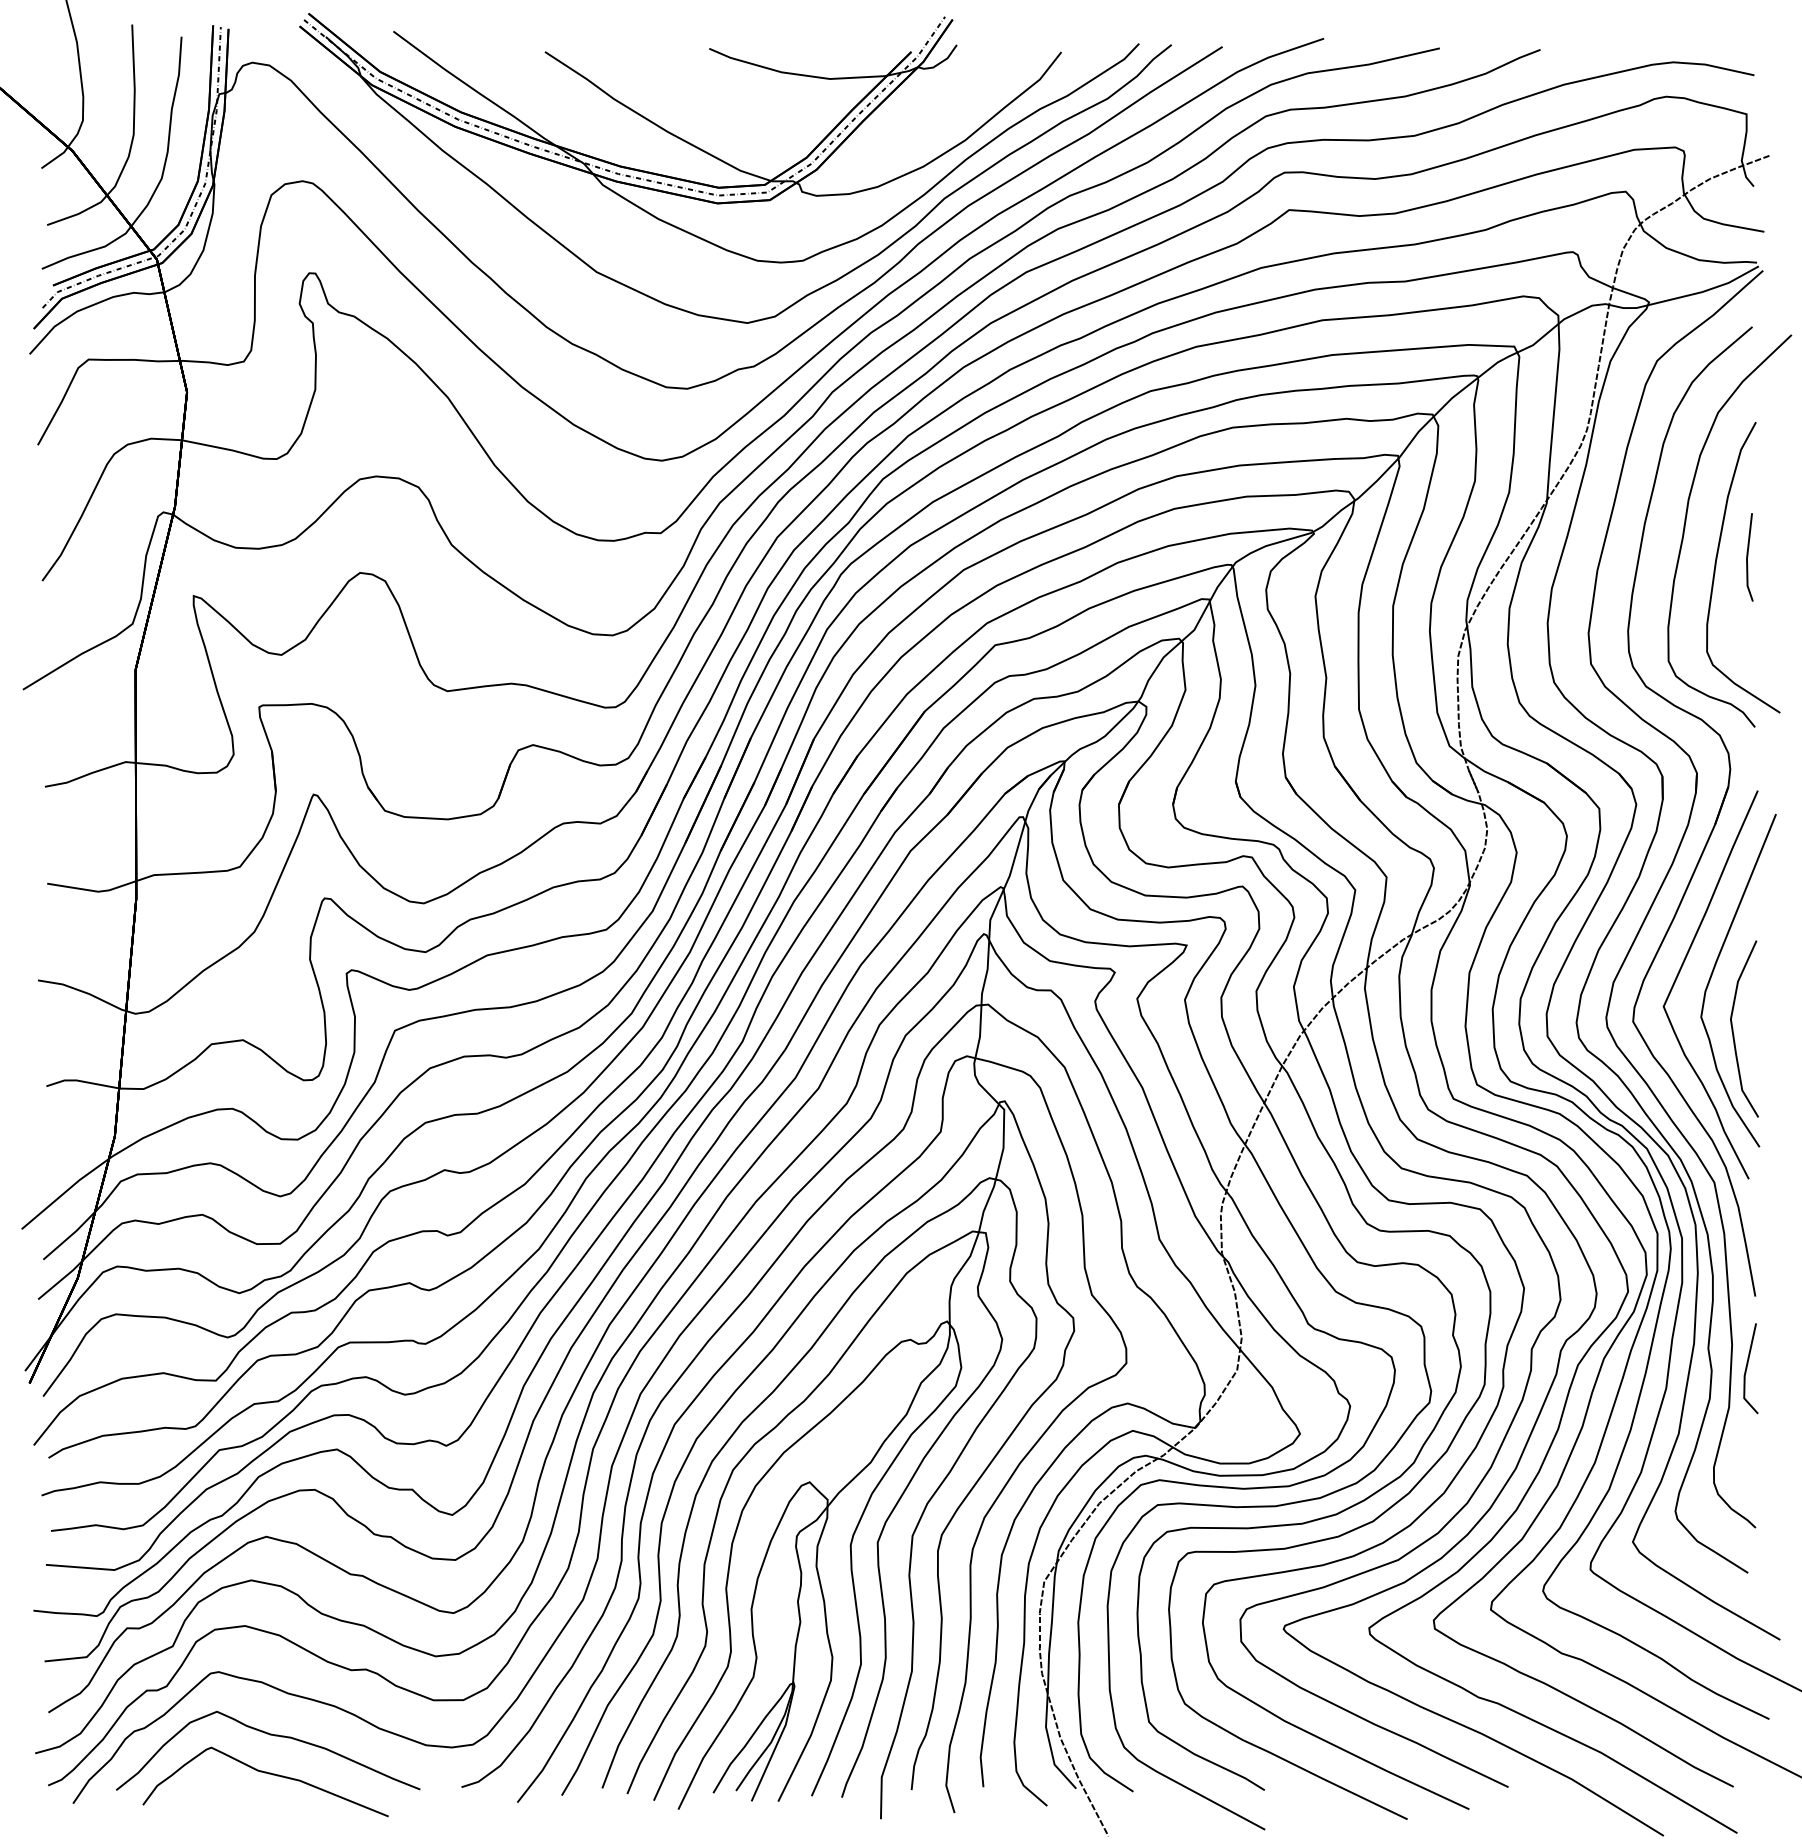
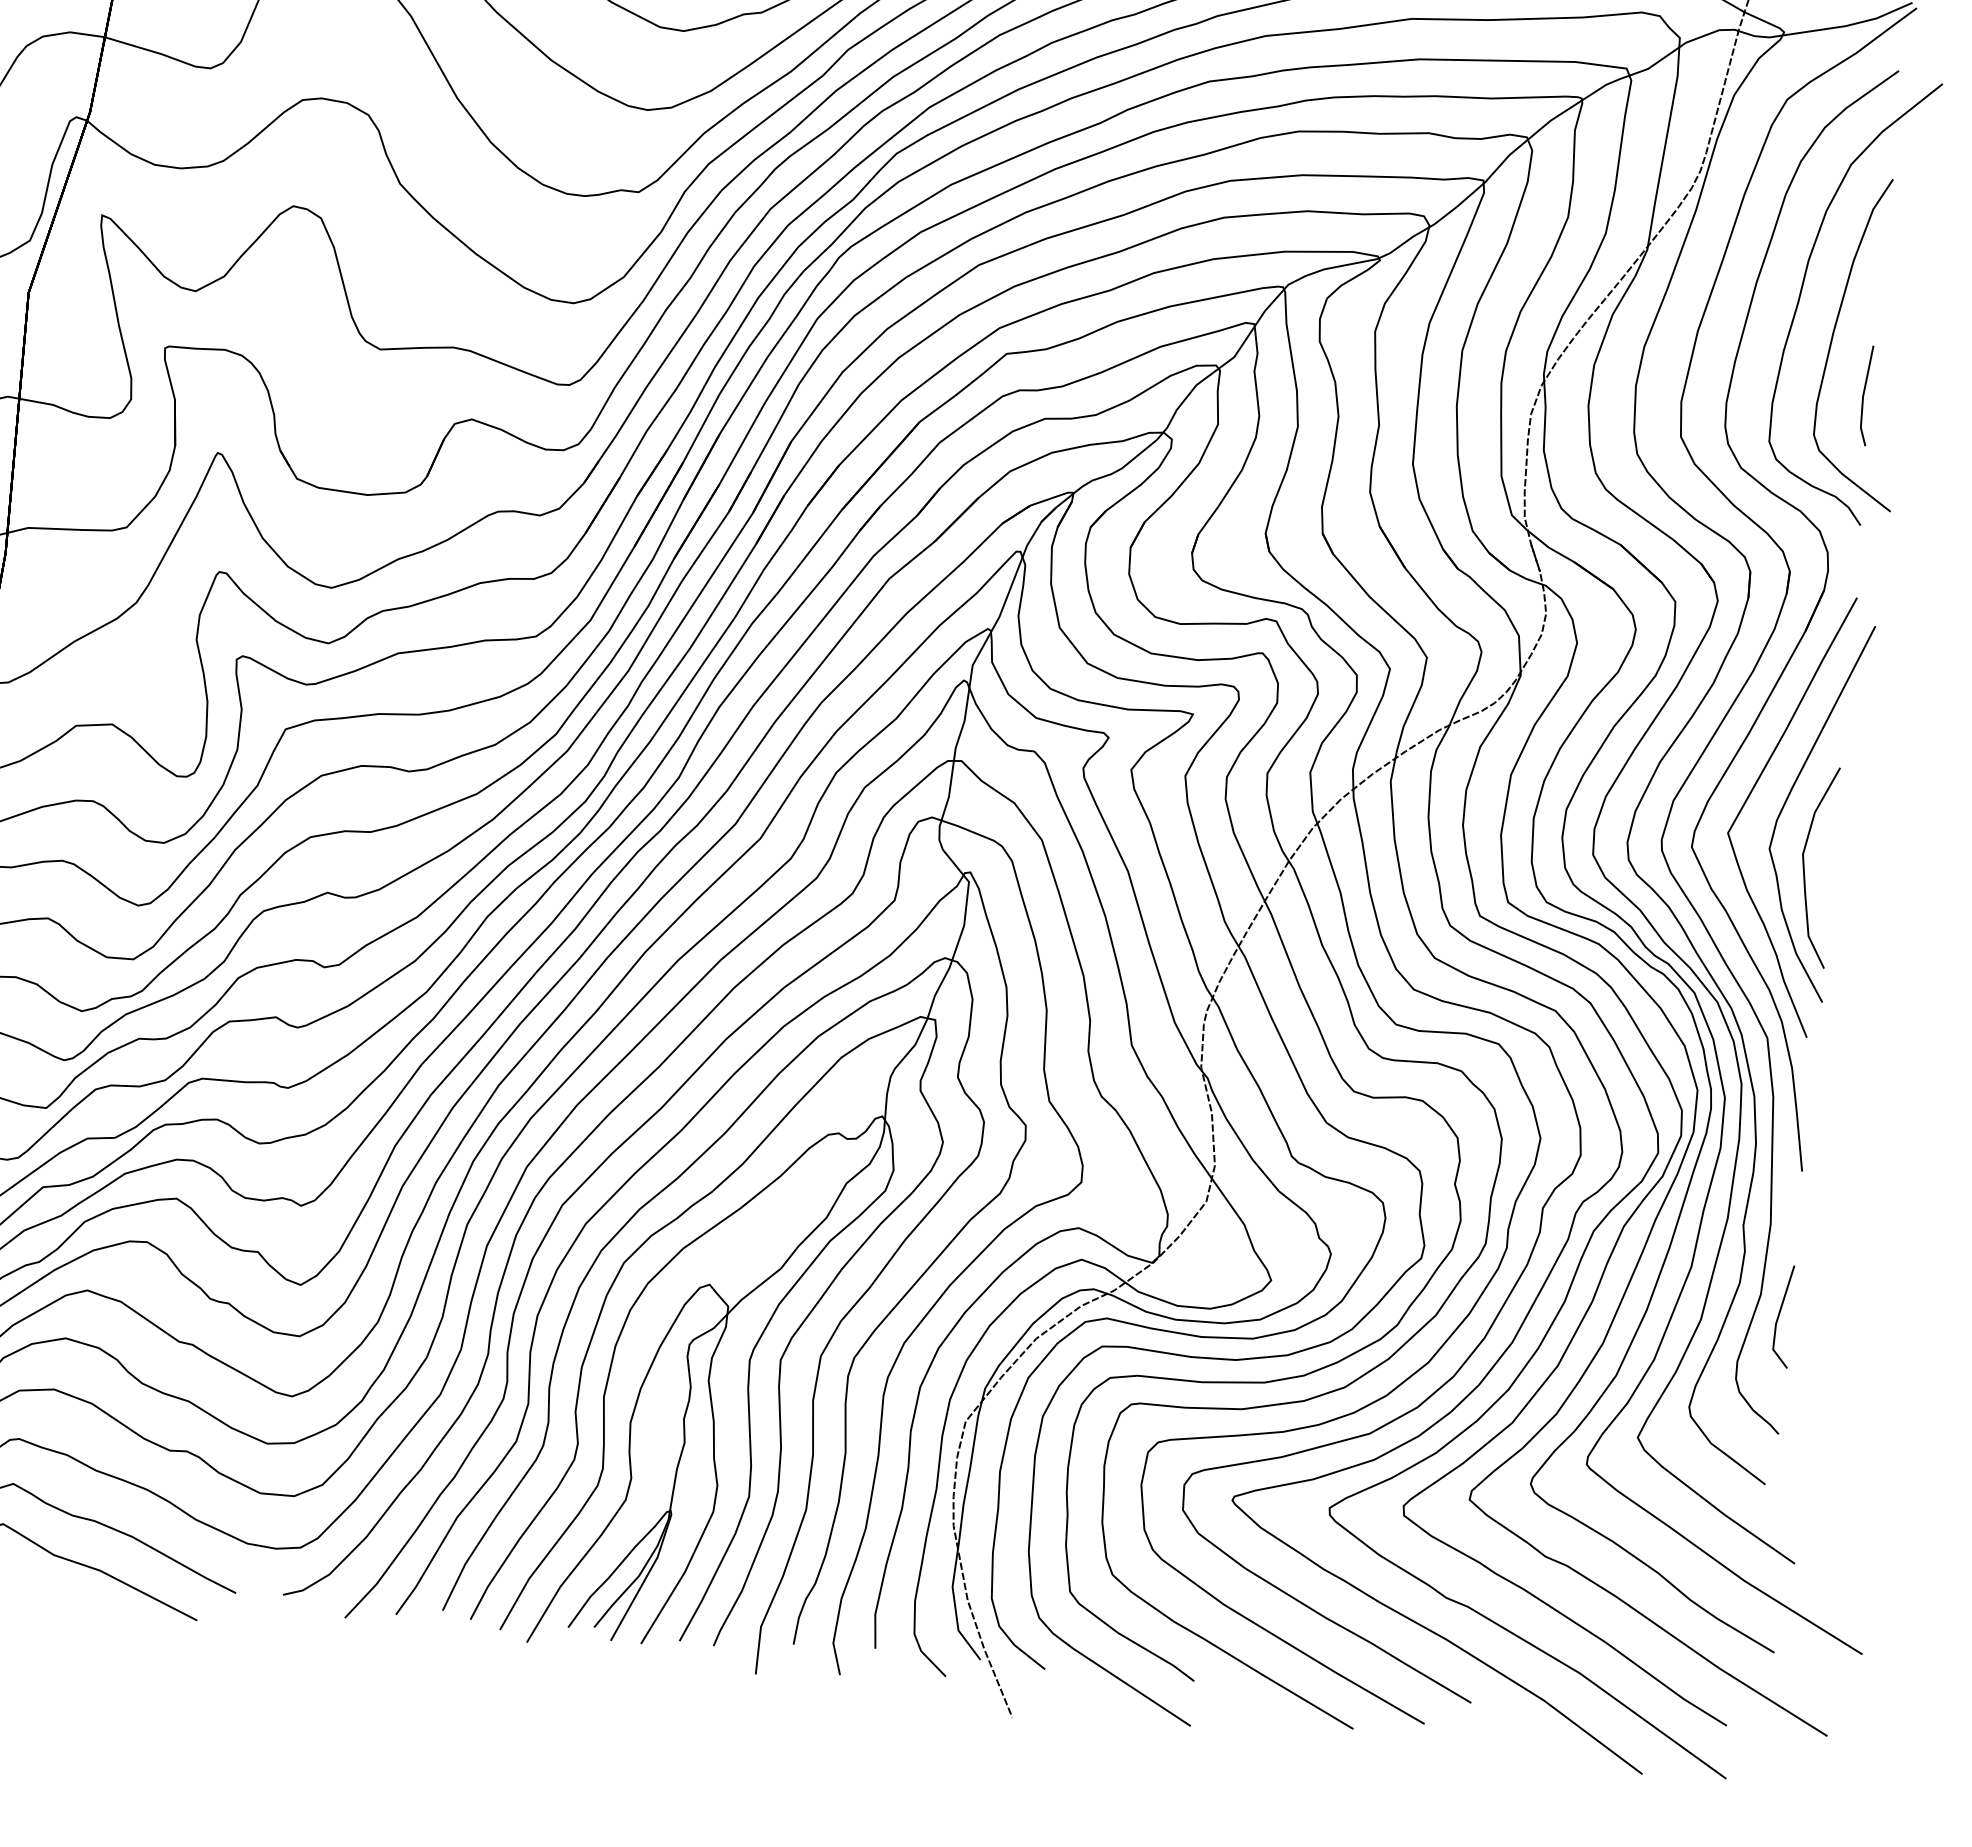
line: (1748, 556) -> (1864, 394), moved
line: (1747, 1368) -> (1779, 1315), moved

